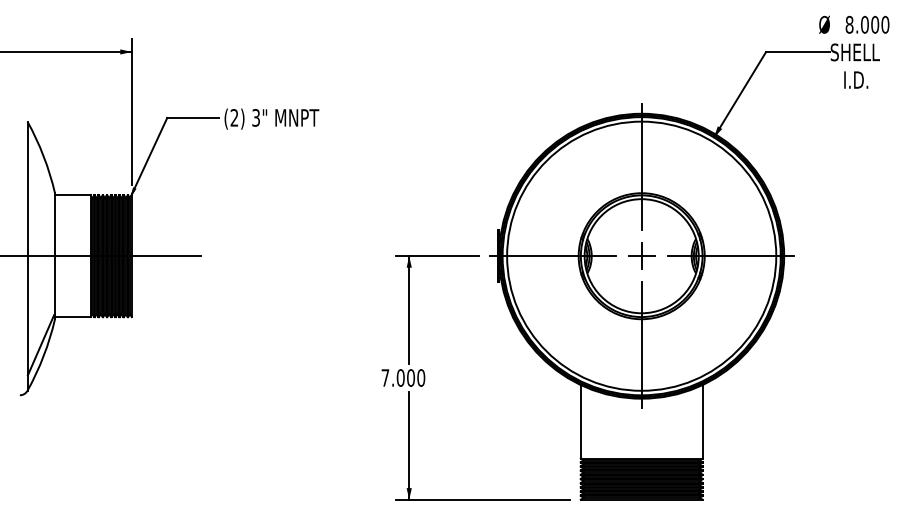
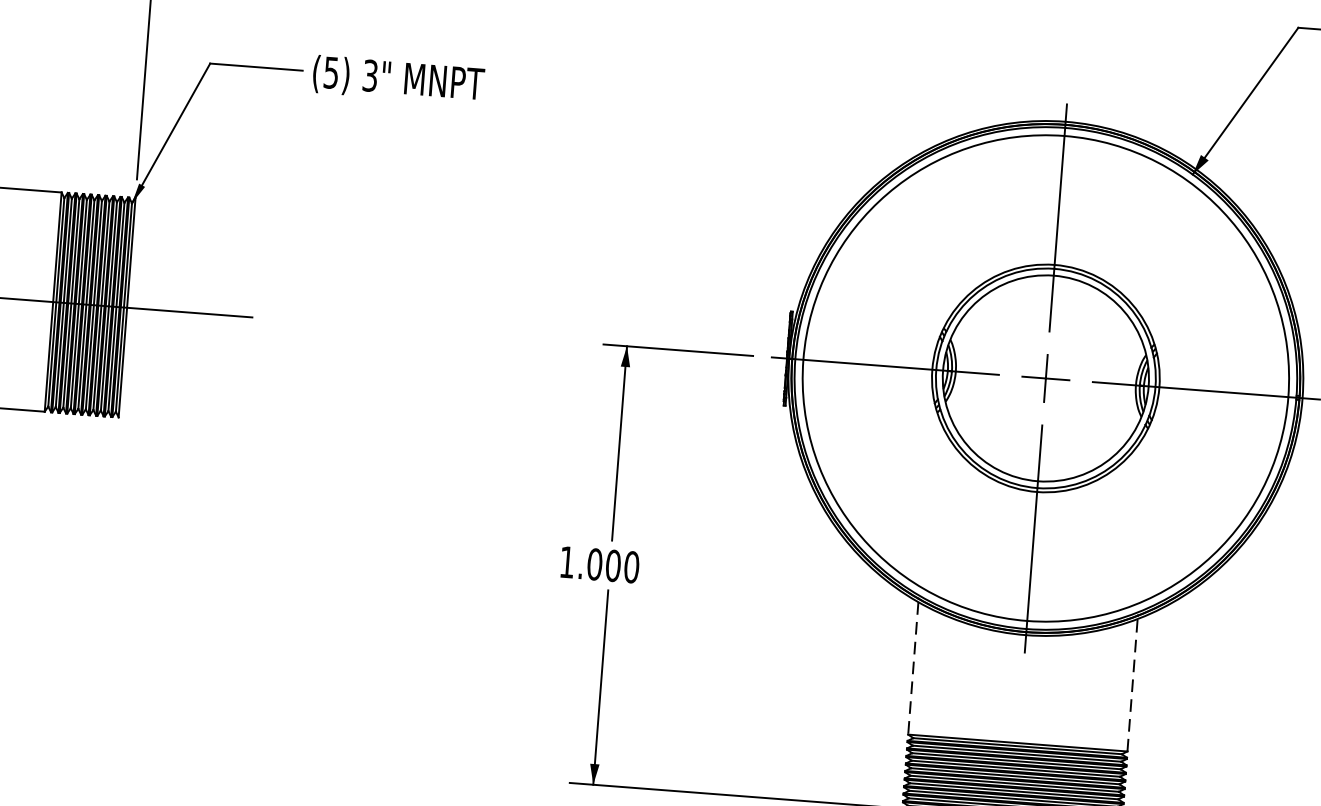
text: (234, 117) -> (331, 72), (2) -> (5)
text: (385, 377) -> (567, 561), 7.000 -> 1.000
line: (580, 421) -> (912, 667), solid -> dashed
line: (702, 421) -> (1132, 684), solid -> dashed

